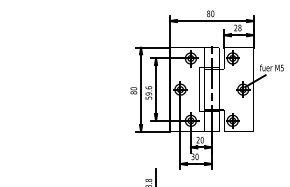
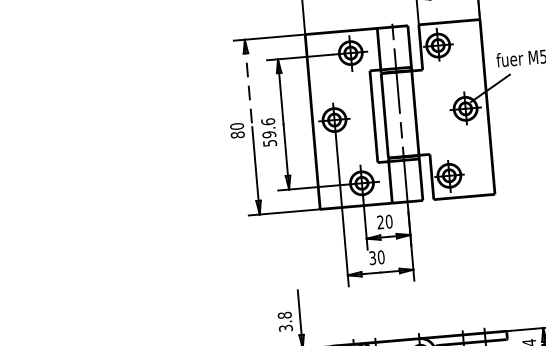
line: (141, 68) -> (249, 82), solid -> dashed

